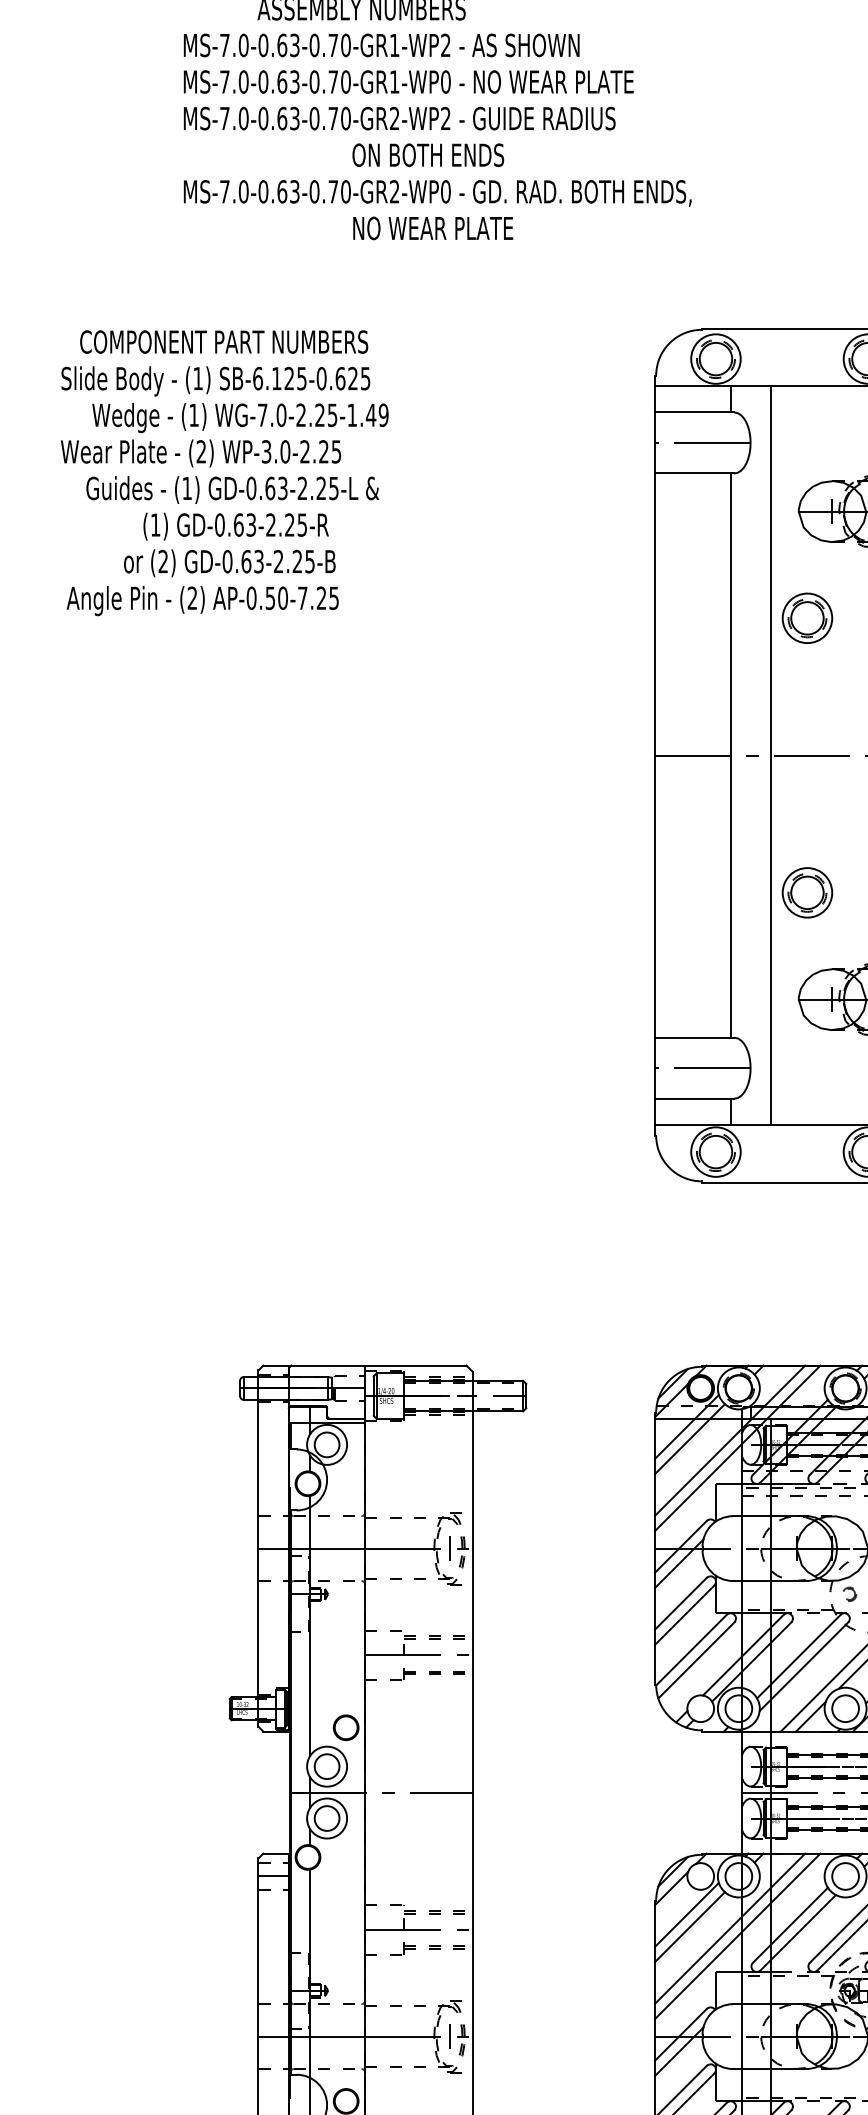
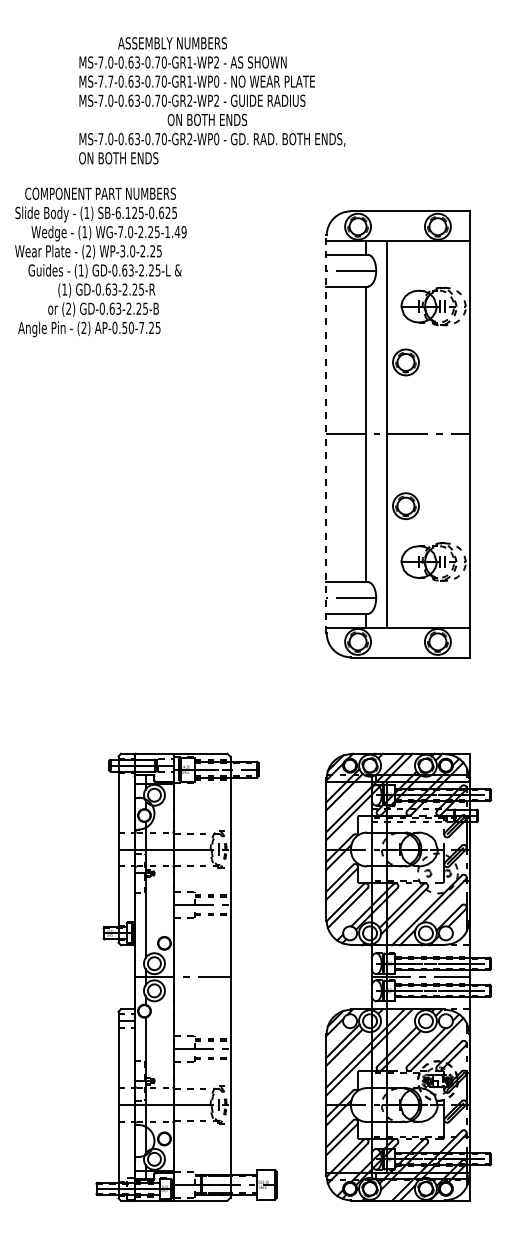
text: (243, 81) -> (110, 81), MS-7.0-0.63-0.70-GR1-WP0 -> MS-7.7-0.63-0.70-GR1-WP0
text: (348, 228) -> (165, 158), NO WEAR PLATE -> ON BOTH ENDS
text: (224, 473) -> (100, 262), moved
line: (655, 755) -> (326, 434), solid -> dashed

